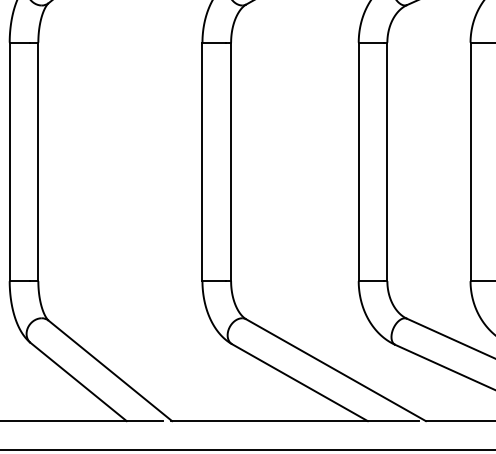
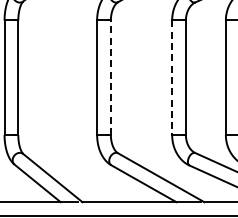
line: (230, 161) -> (110, 77), solid -> dashed
line: (359, 163) -> (172, 78), solid -> dashed

